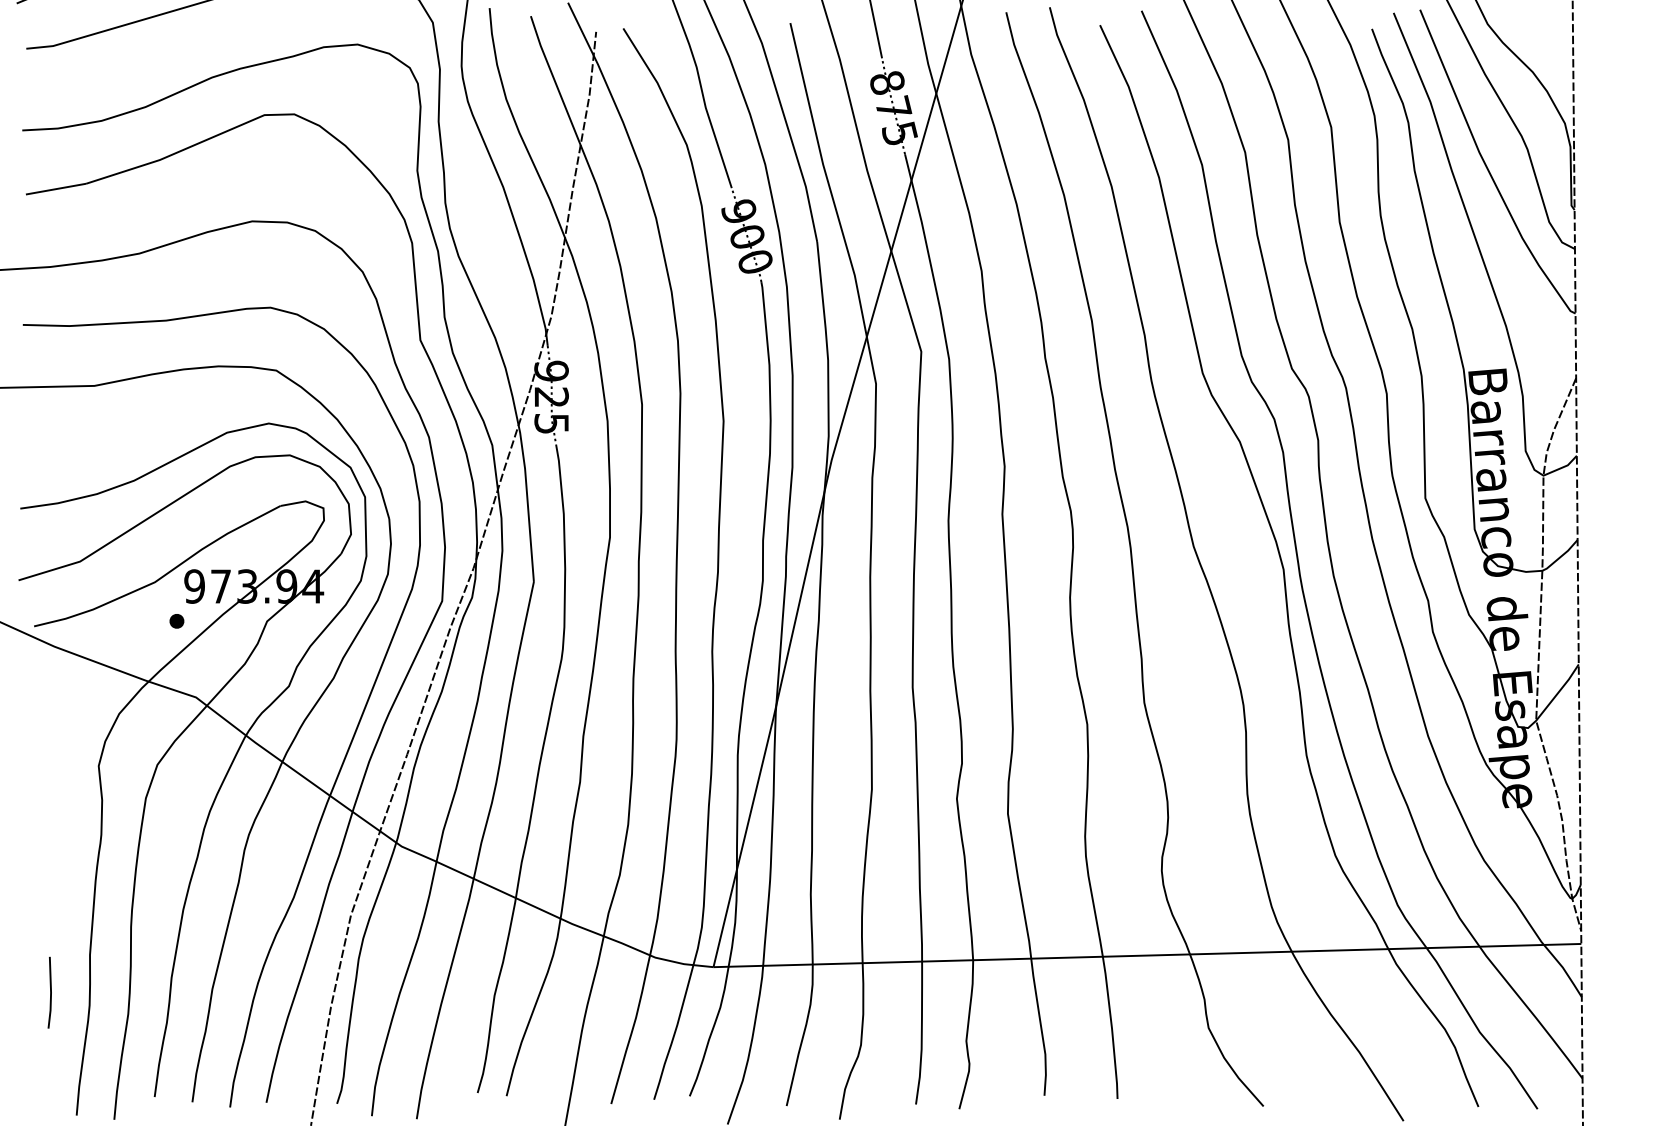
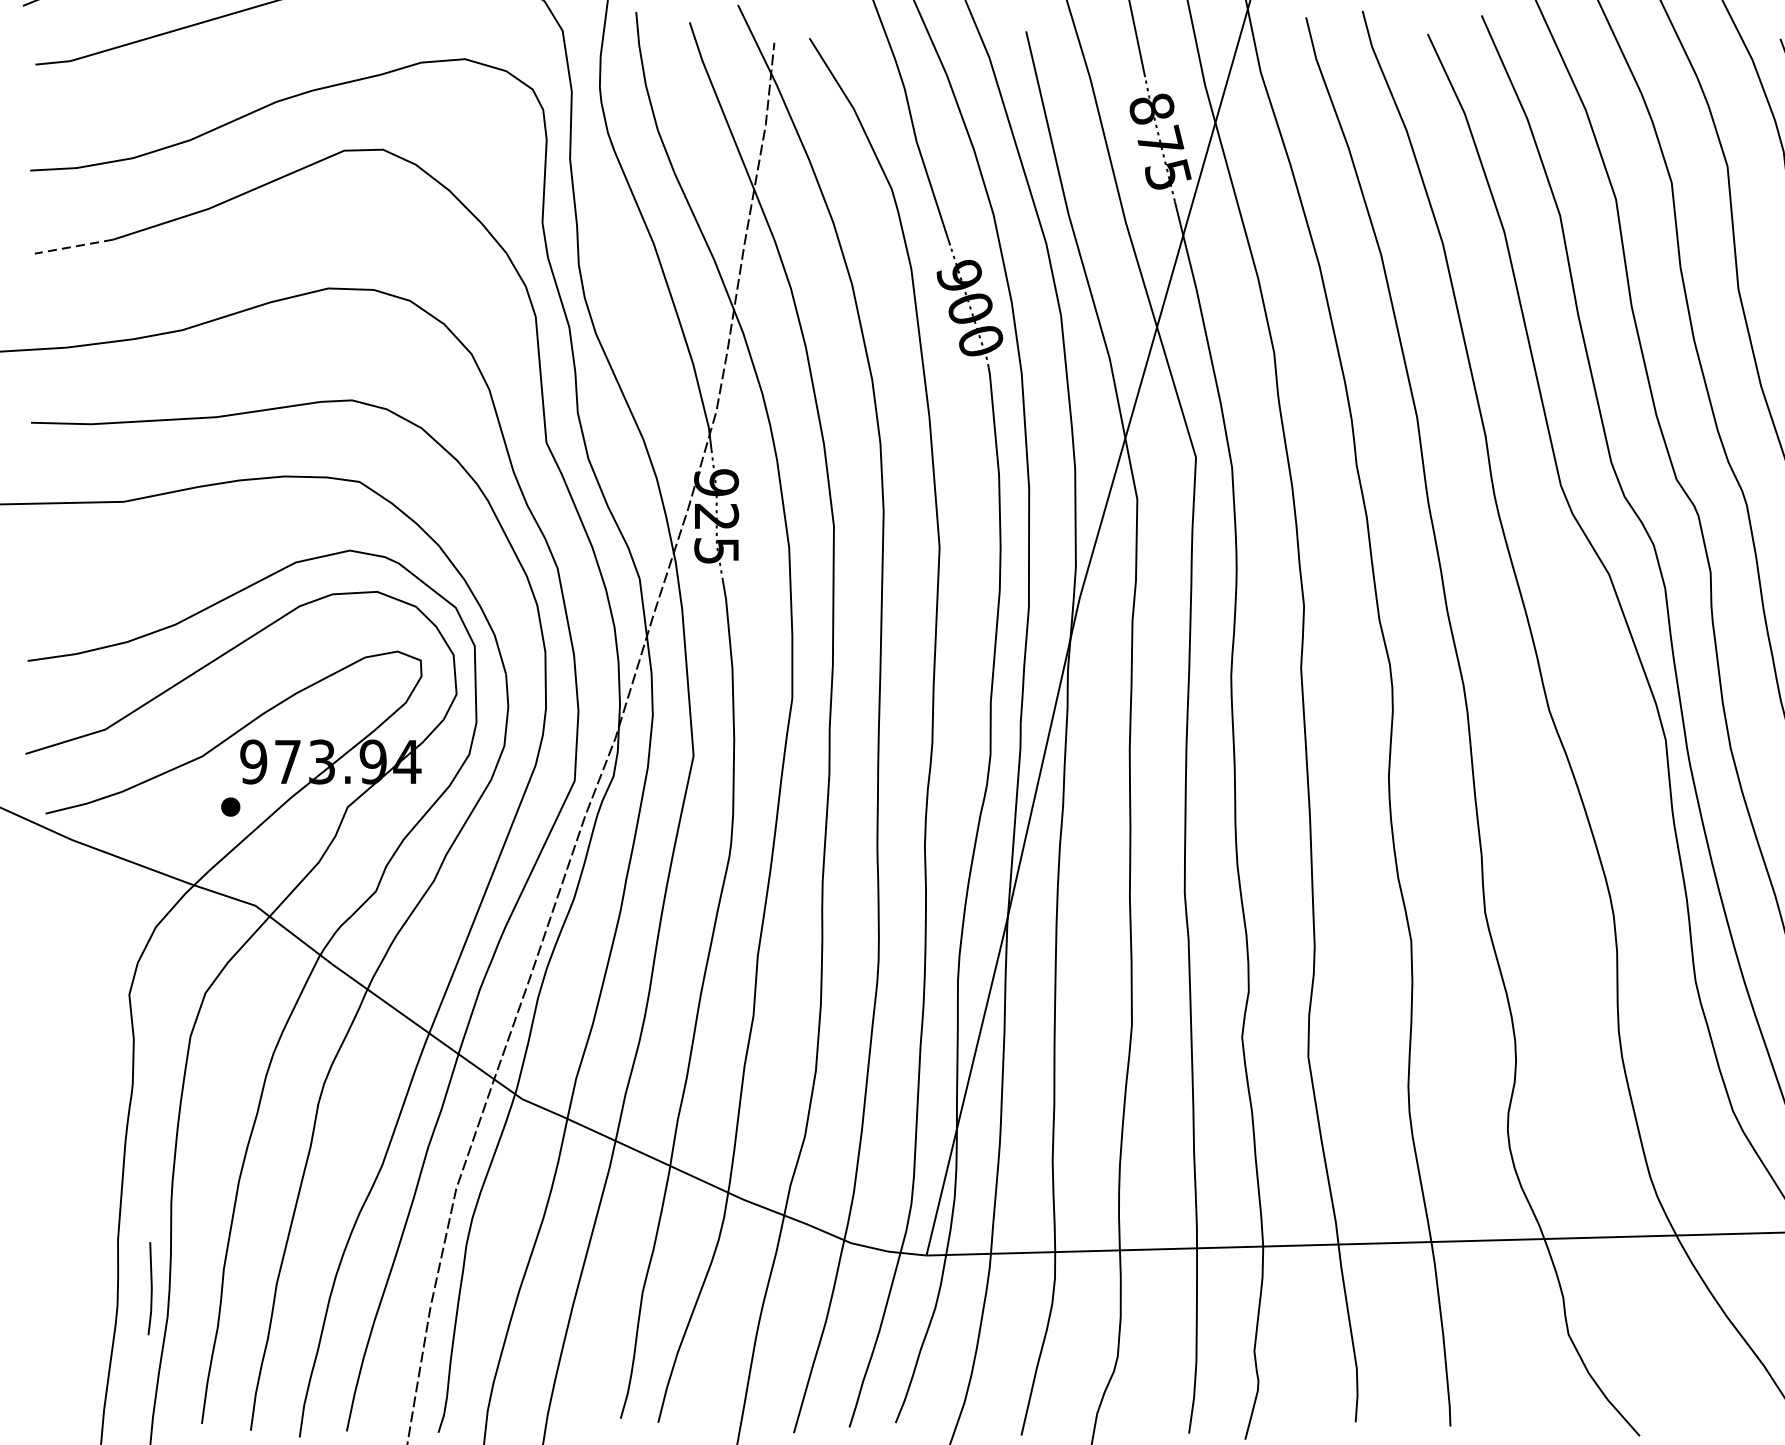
line: (56, 189) -> (74, 247), solid -> dashed
line: (50, 992) -> (151, 1288), moved

